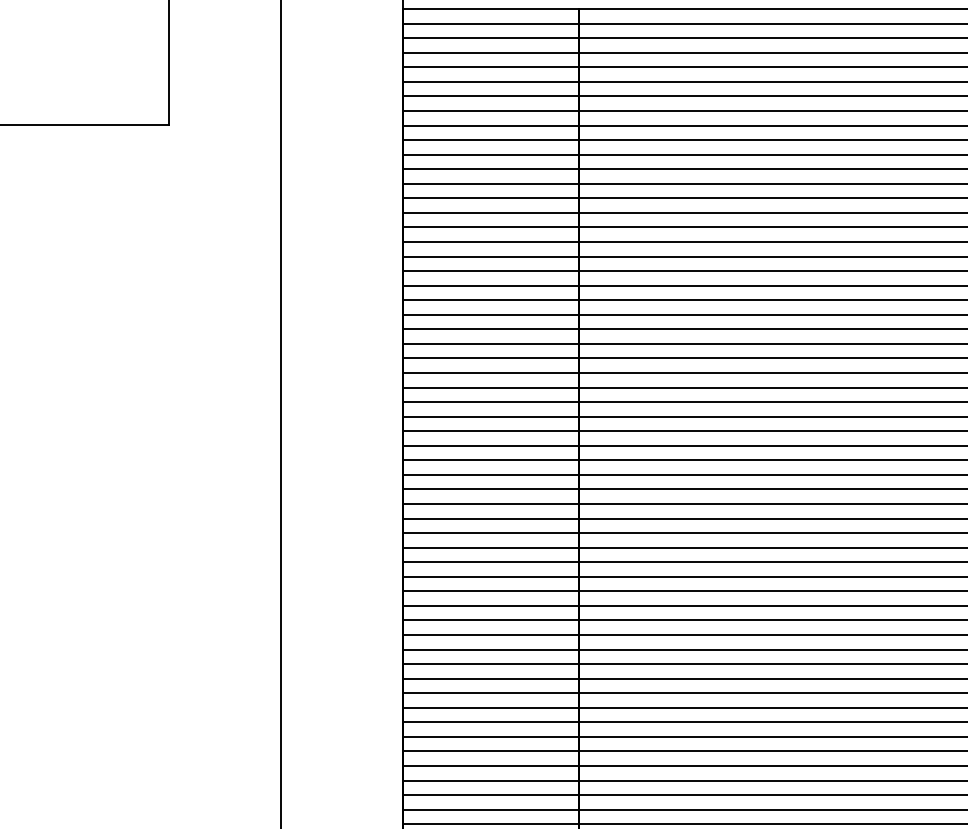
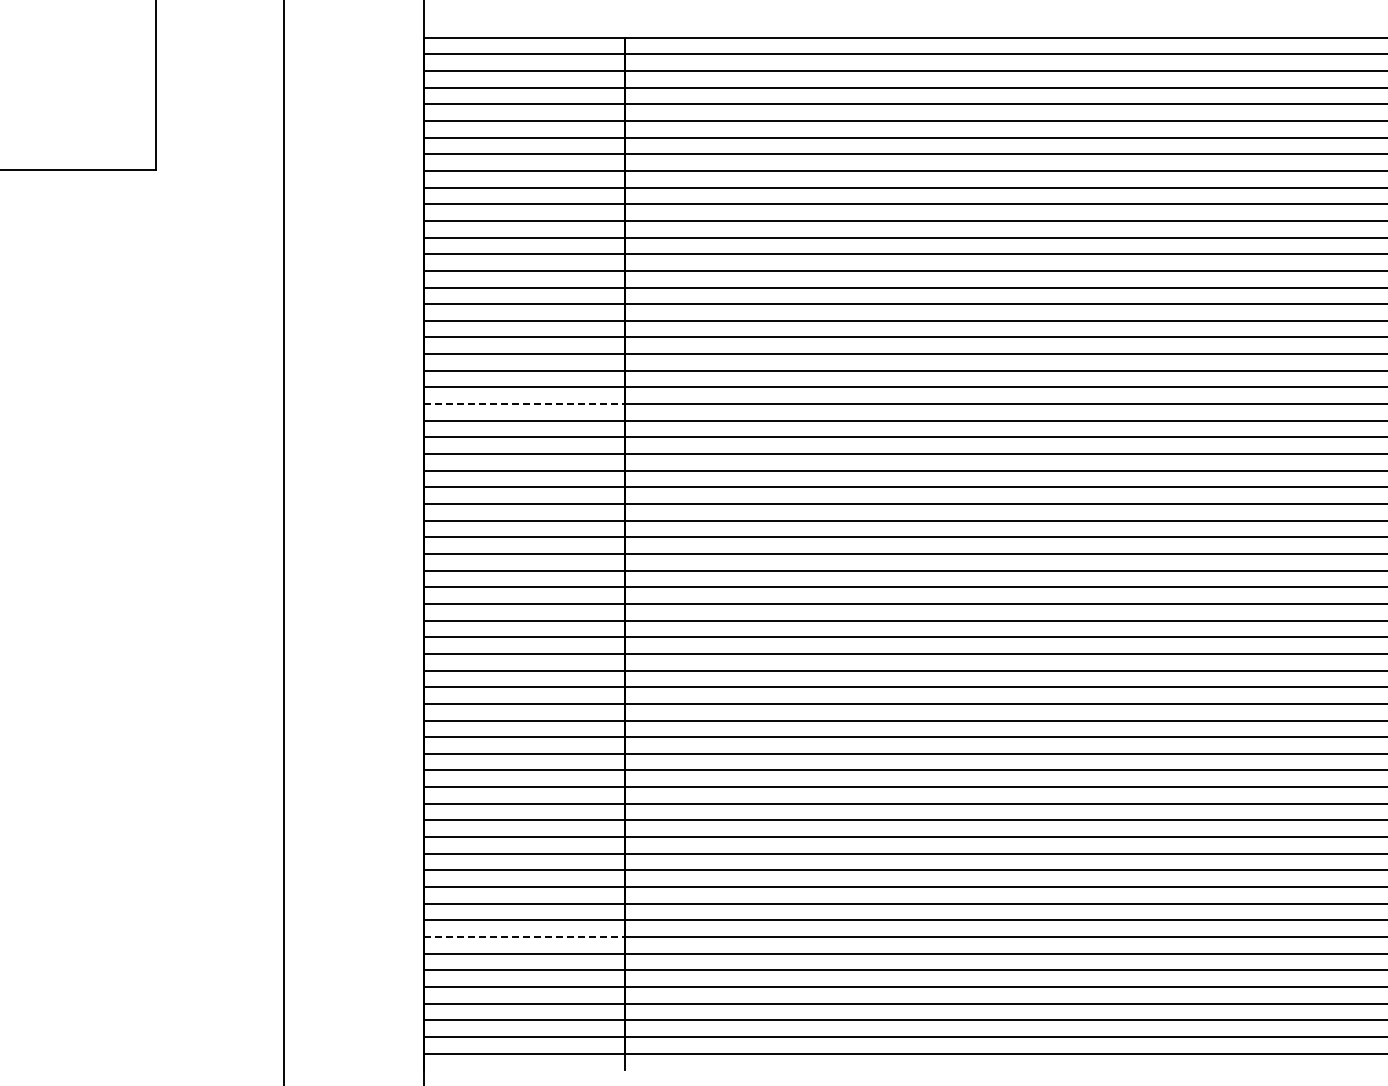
line: (490, 329) -> (524, 404), solid -> dashed
line: (490, 795) -> (524, 937), solid -> dashed

